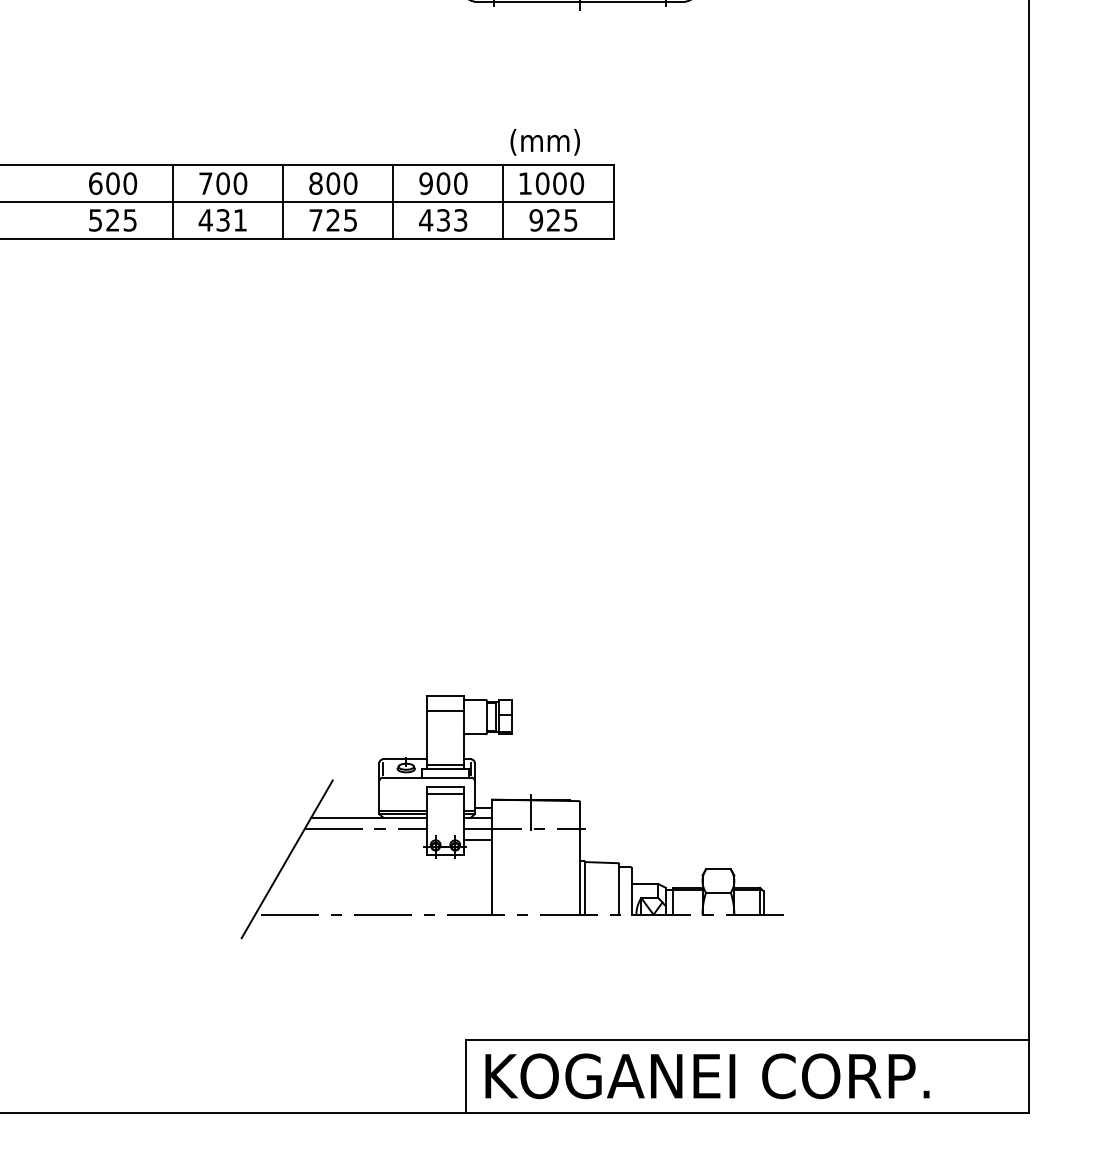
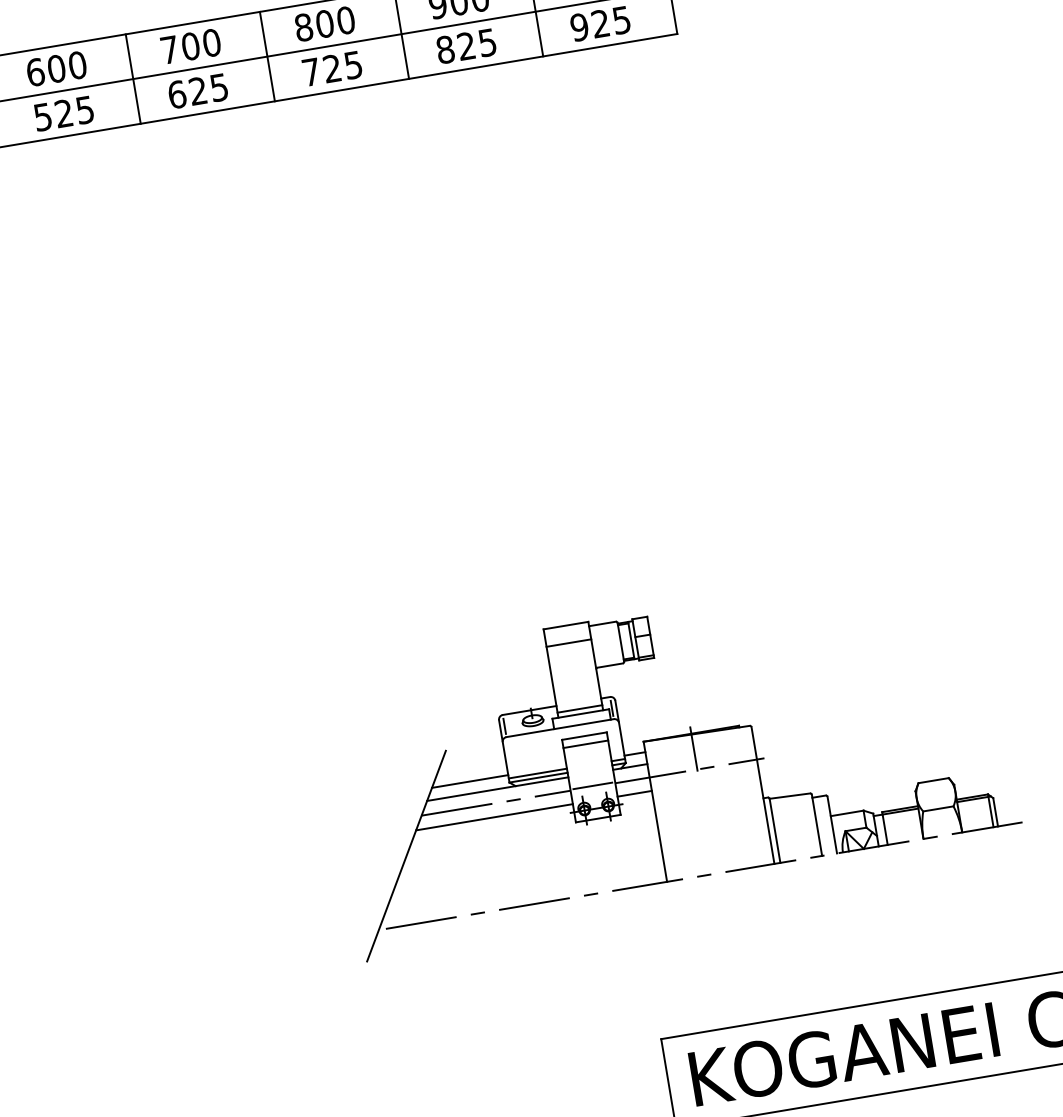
text: (222, 220) -> (197, 91), 431 -> 625
text: (443, 220) -> (466, 46), 433 -> 825
line: (347, 808) -> (469, 781), added
line: (445, 828) -> (592, 786), added
line: (362, 840) -> (494, 817), added

